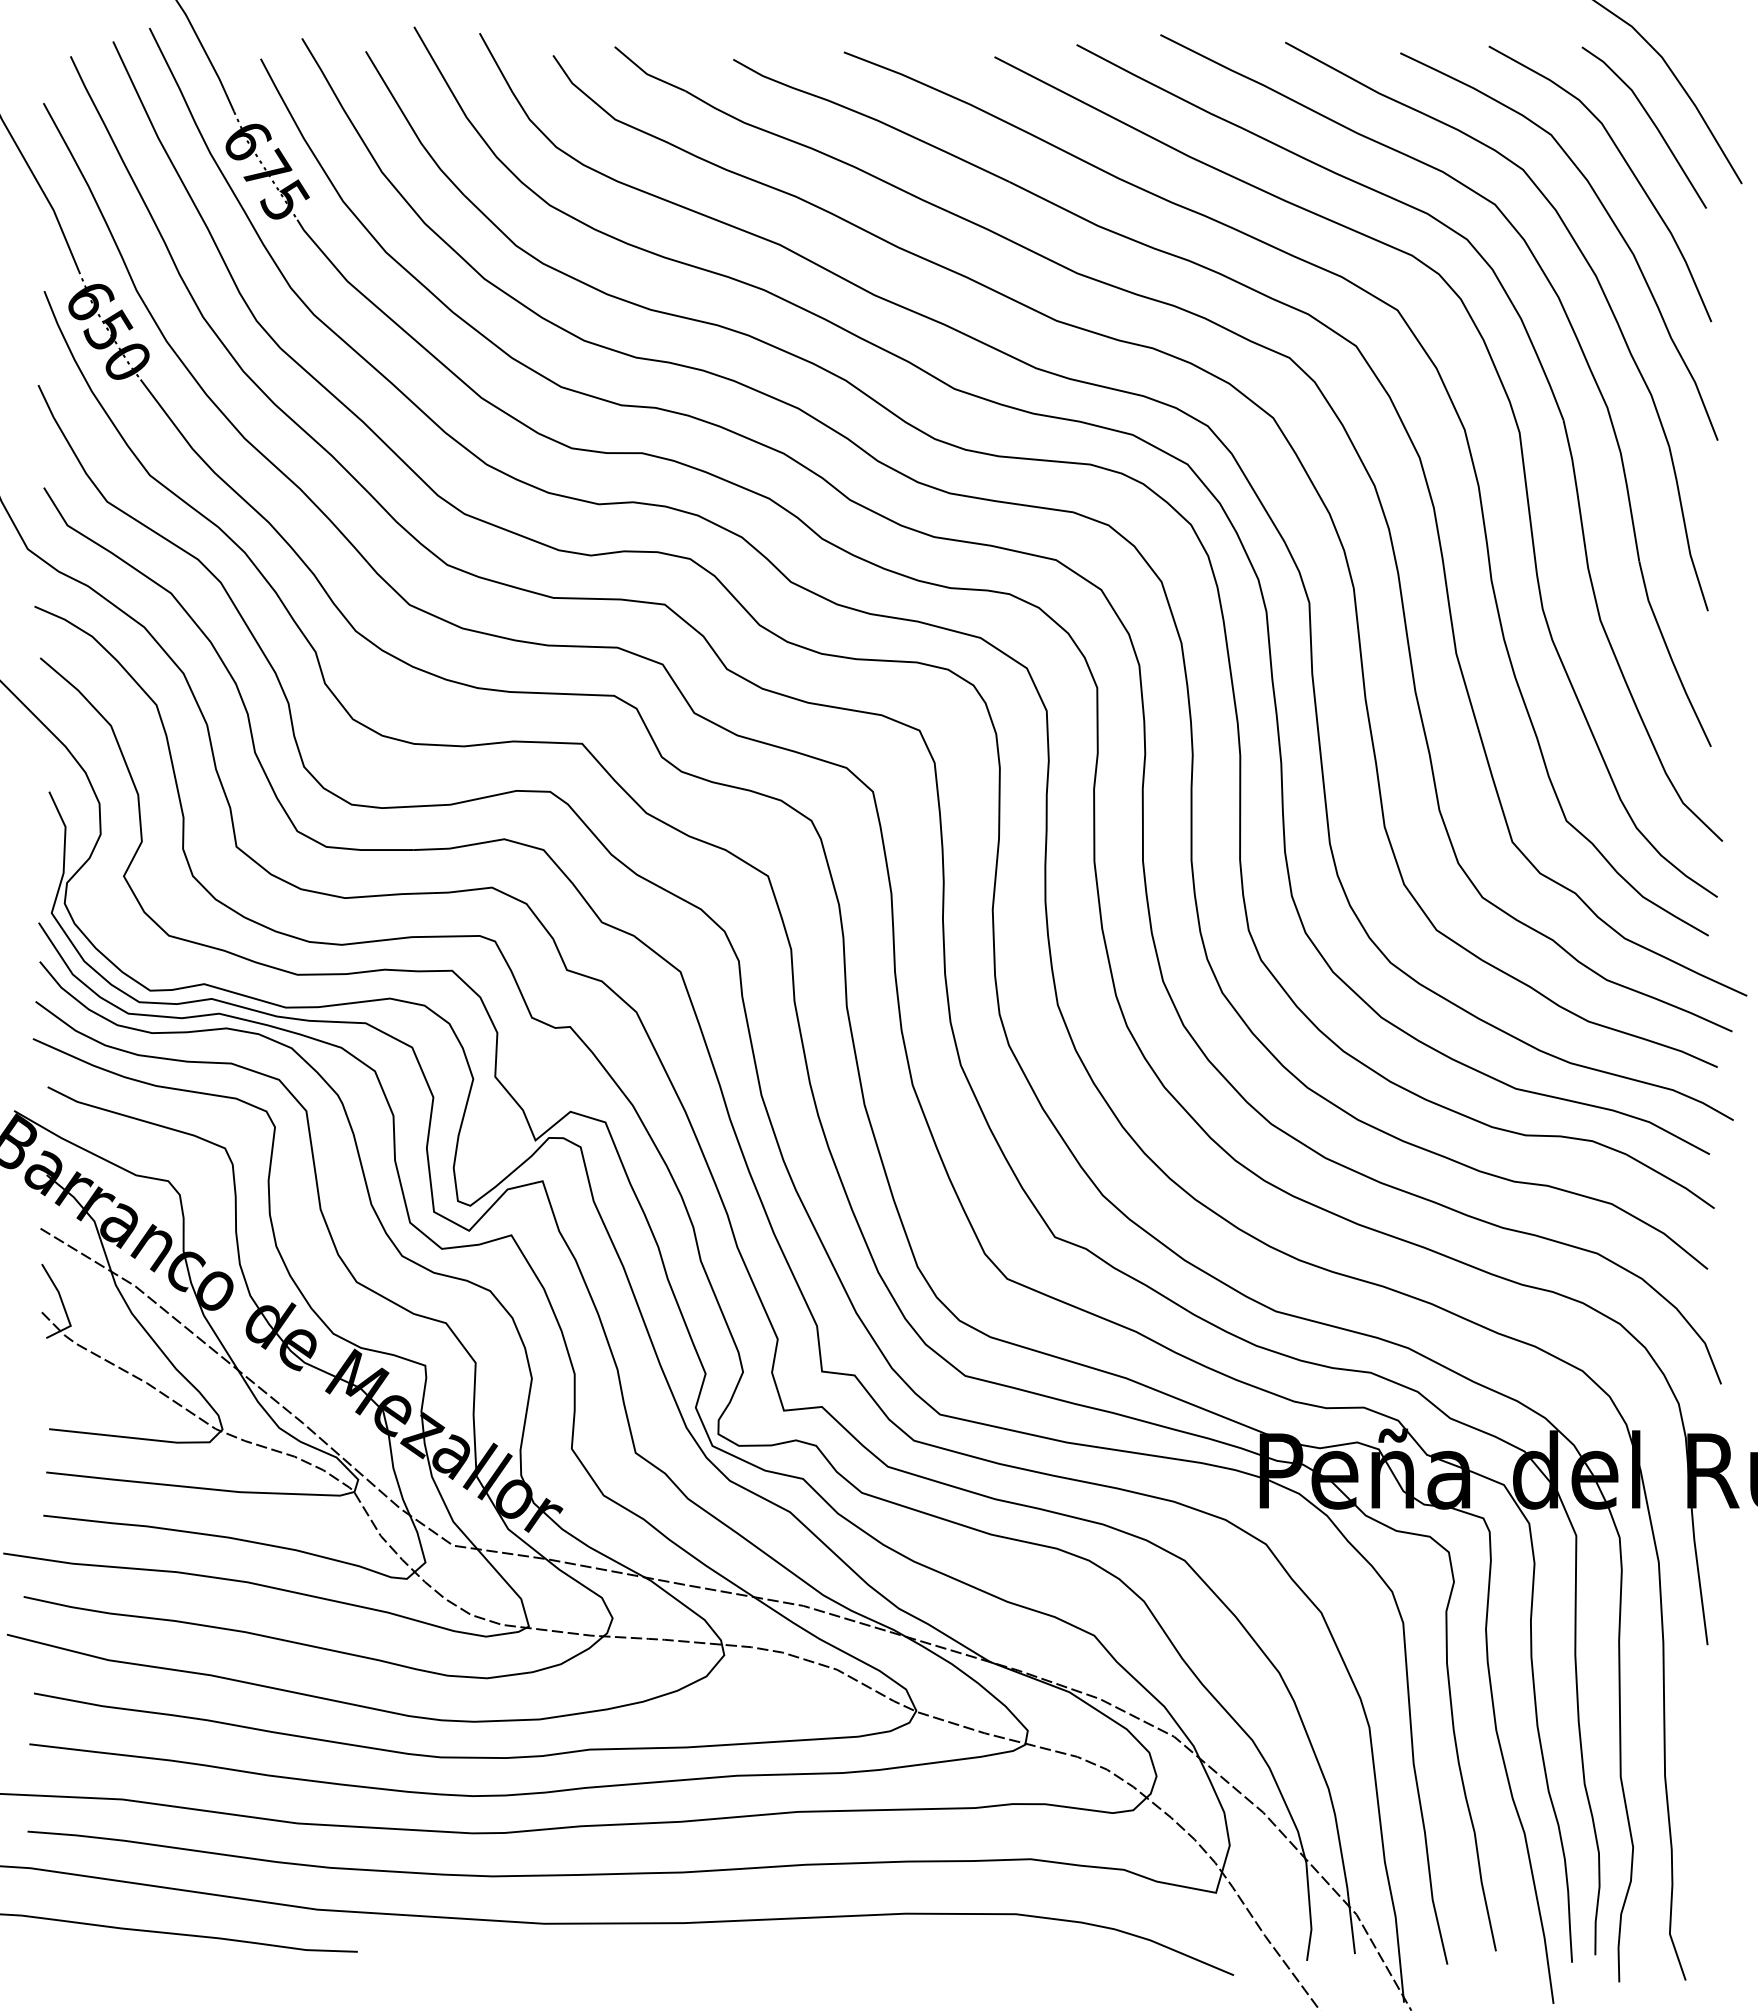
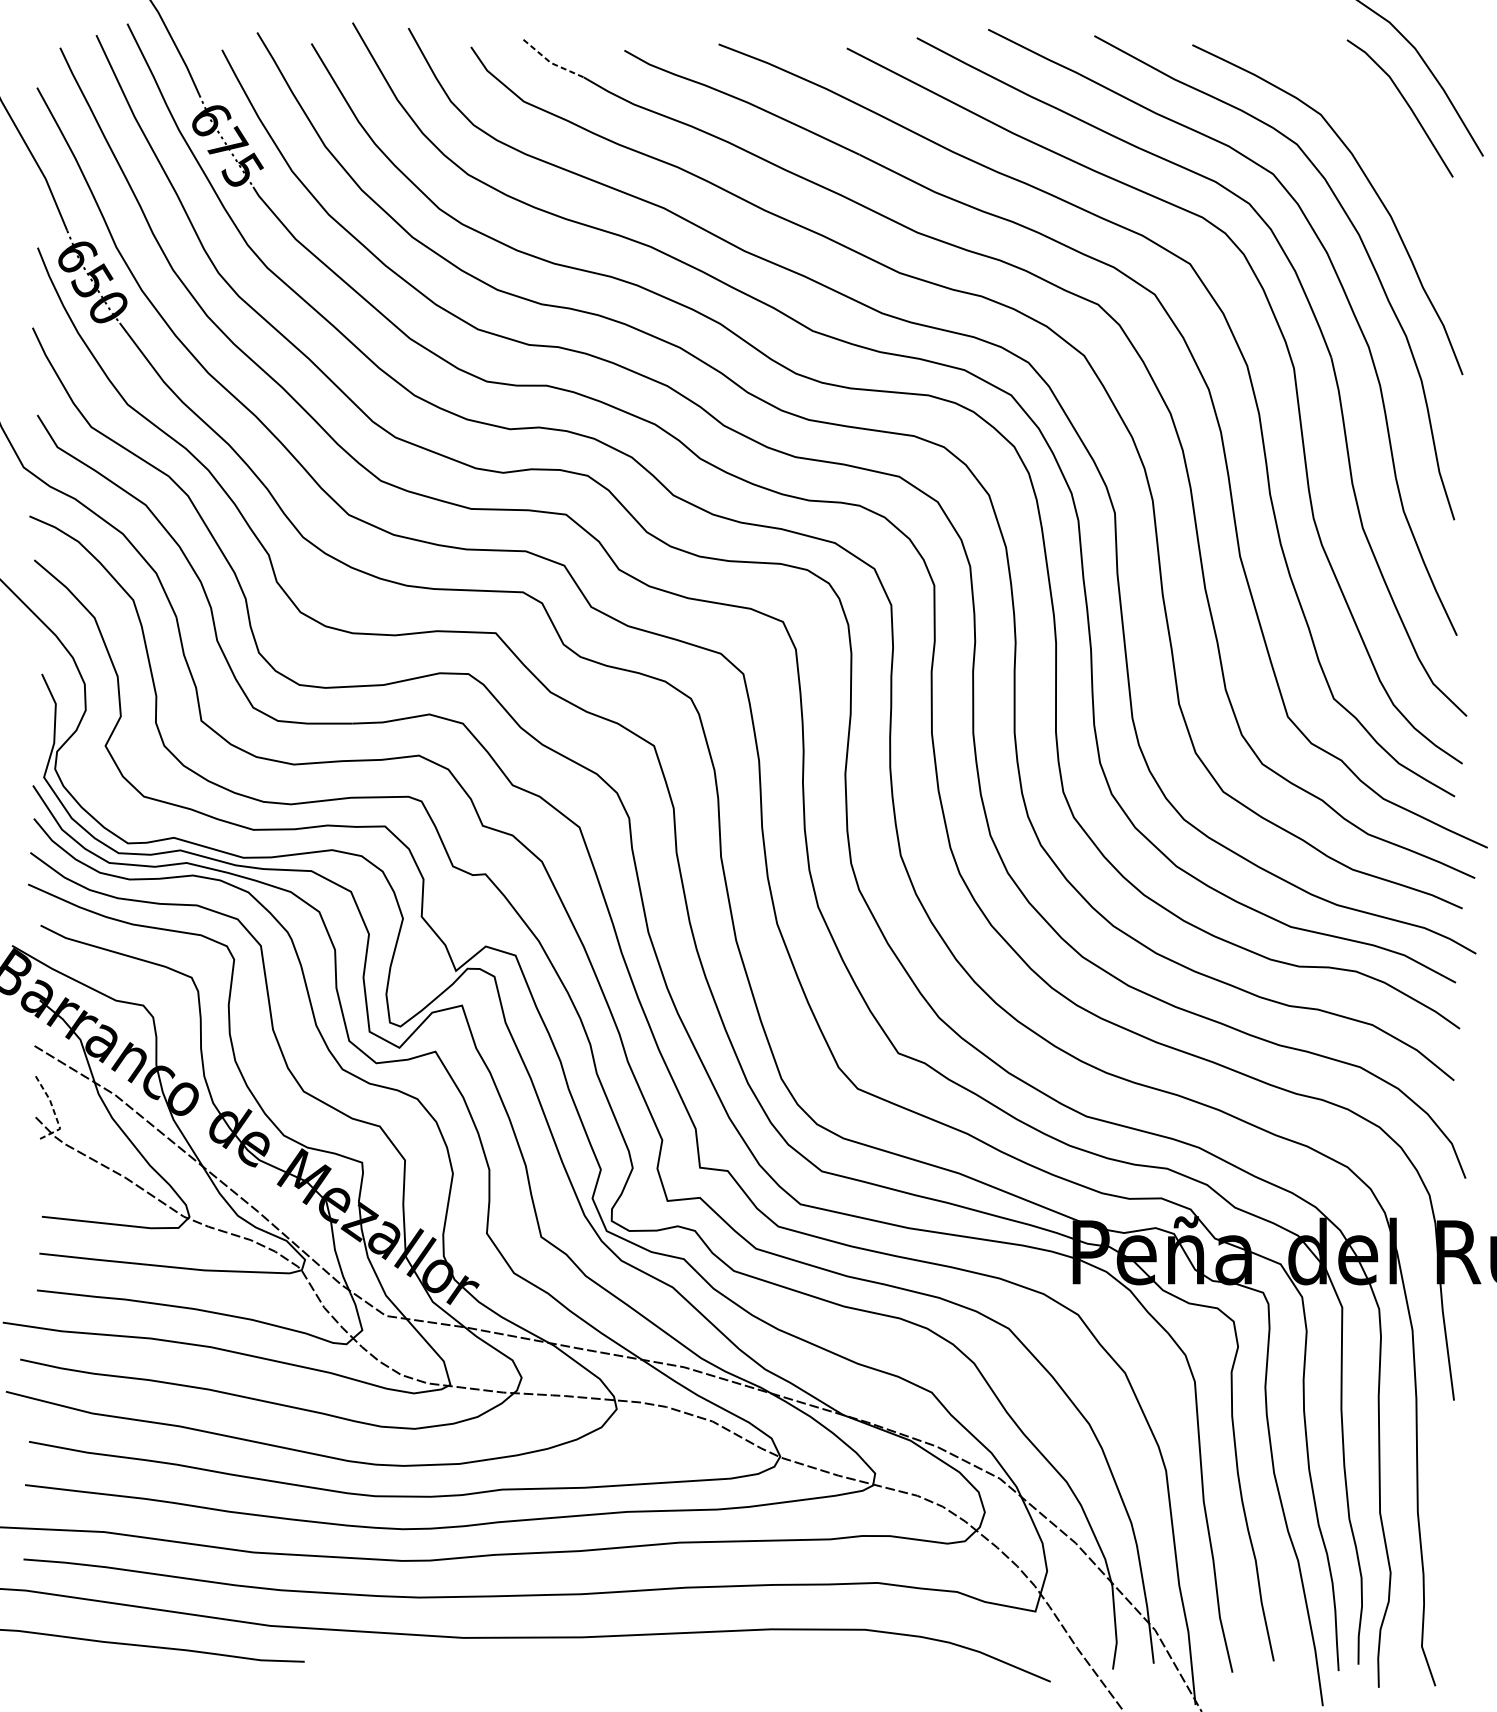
line: (647, 74) -> (551, 63), solid -> dashed
curve: (1627, 166) -> (1385, 141), removed
line: (64, 1307) -> (54, 1113), solid -> dashed

